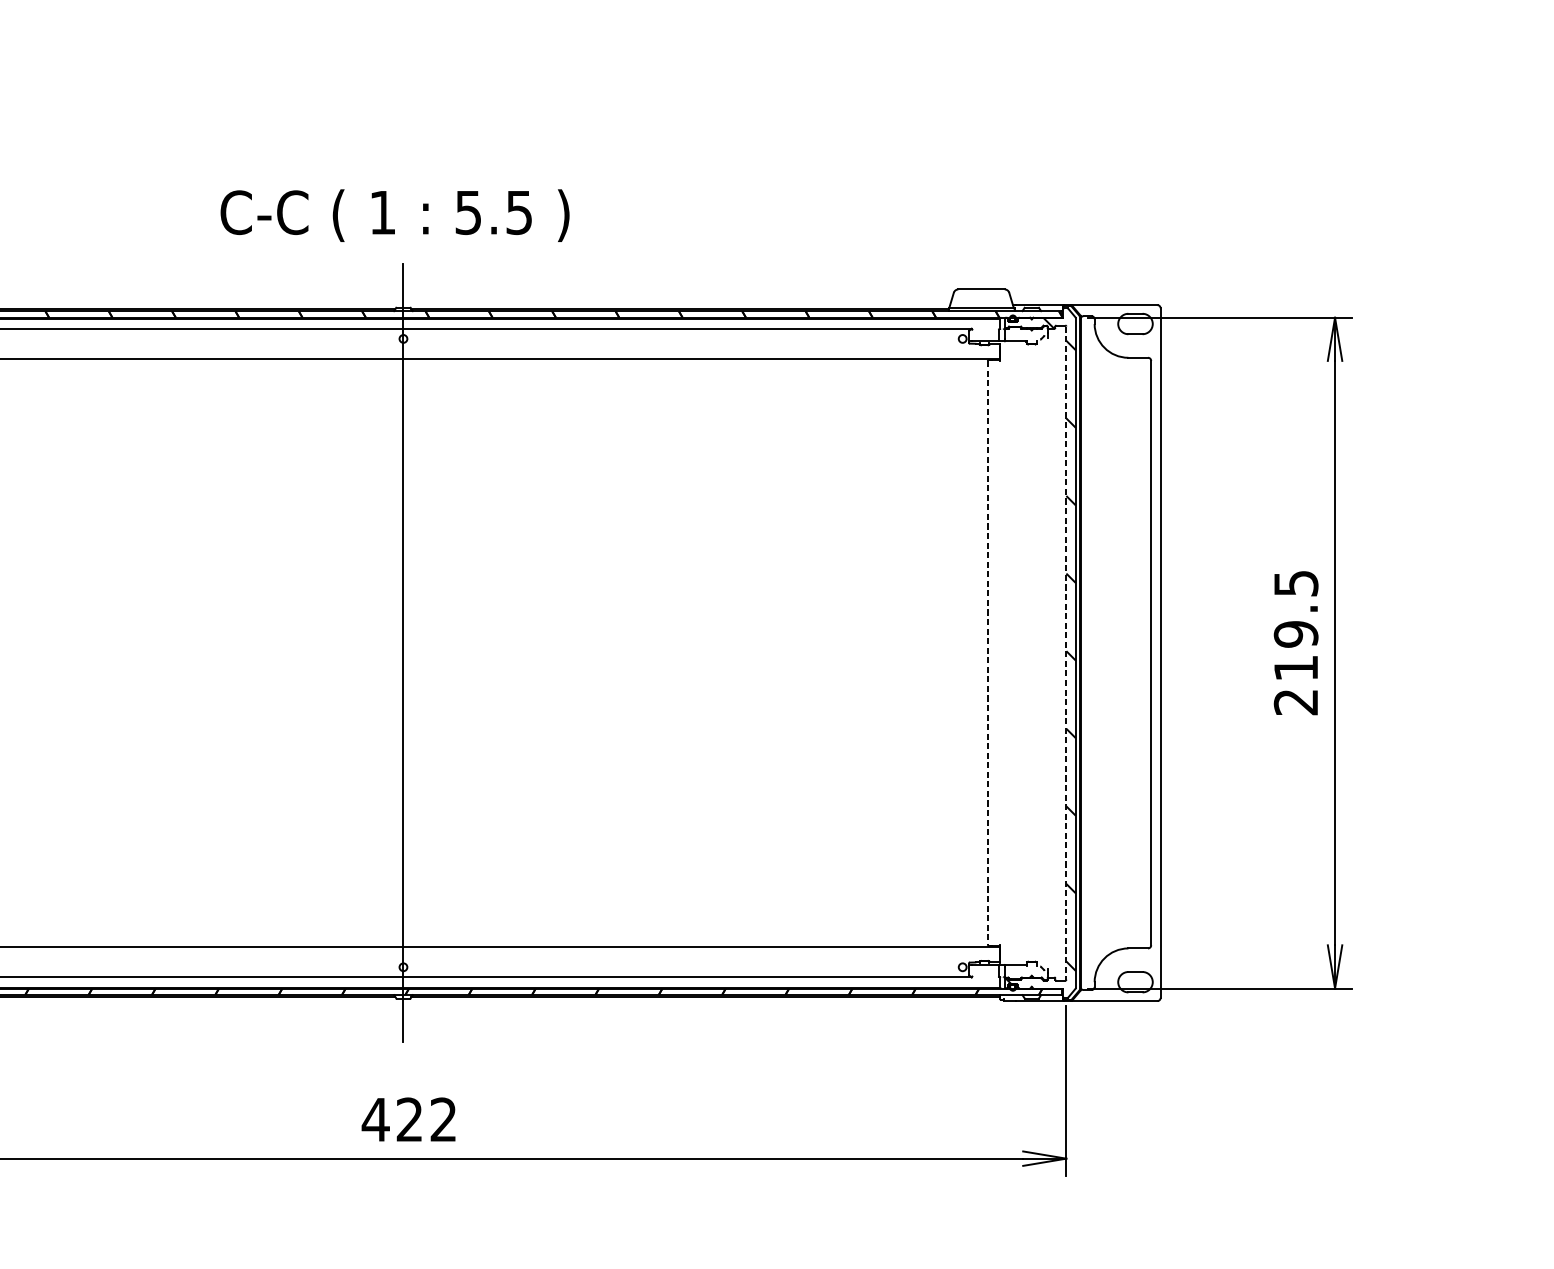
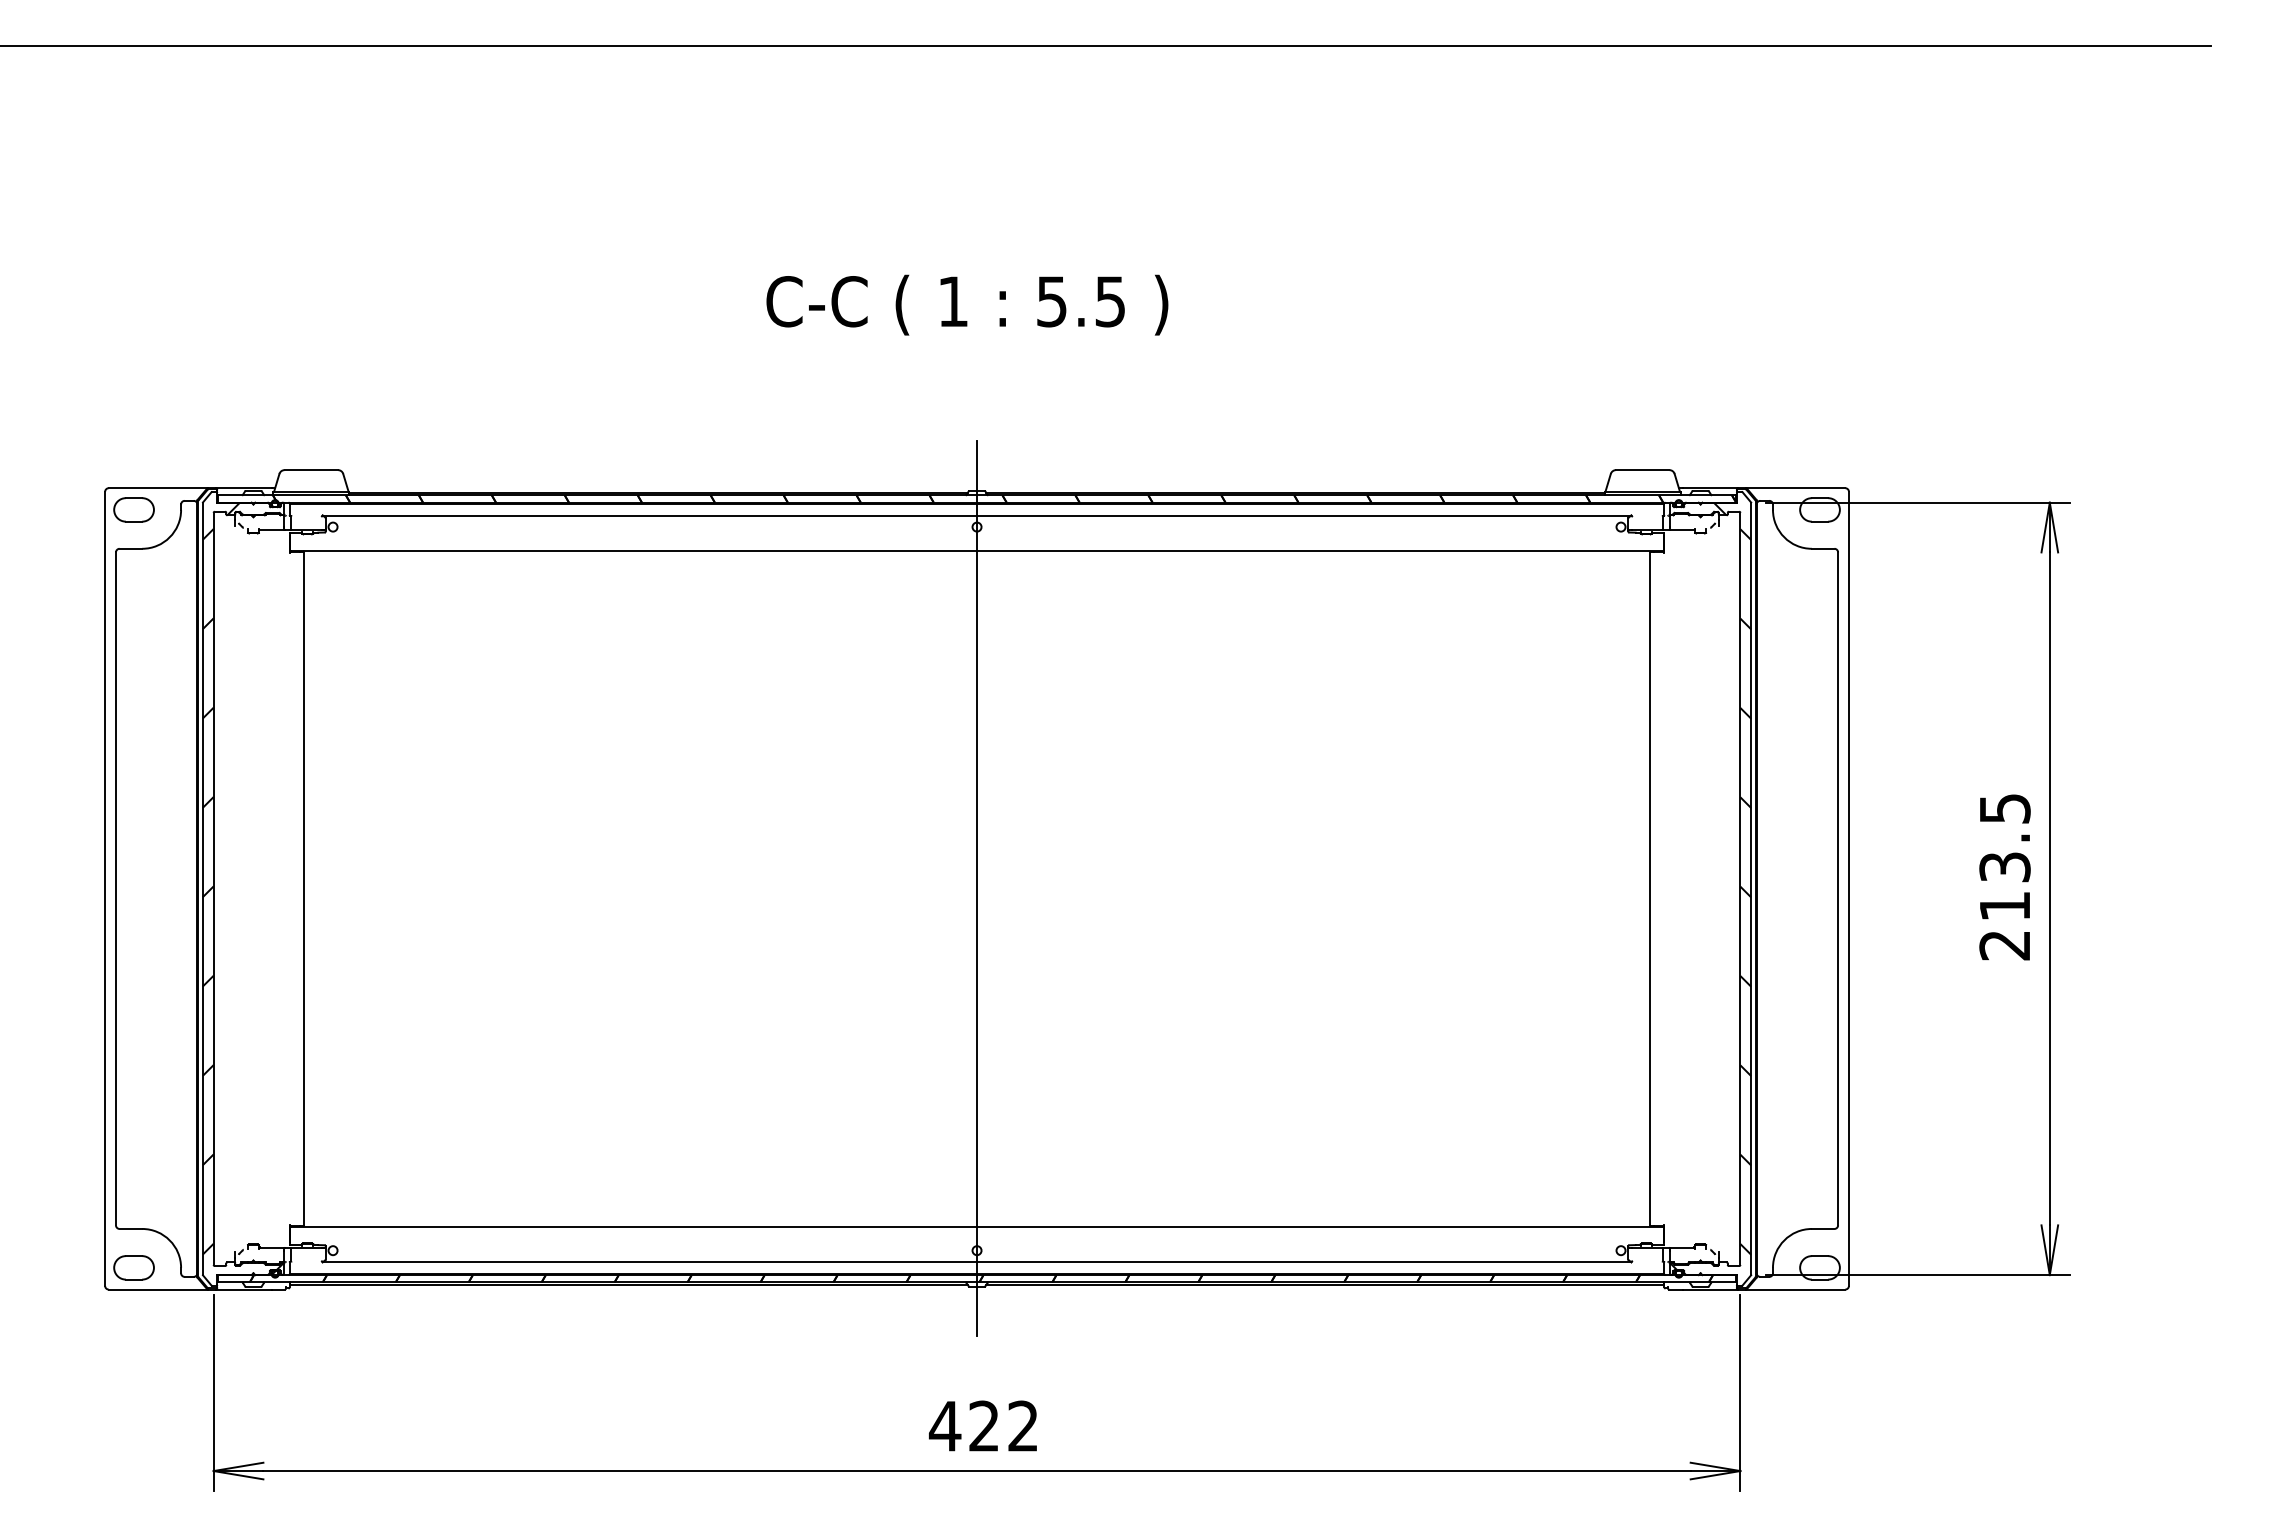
text: (395, 215) -> (967, 304), moved
text: (1295, 634) -> (2004, 867), 219.5 -> 213.5
line: (987, 653) -> (1649, 889), dashed -> solid
line: (1066, 653) -> (1740, 889), dashed -> solid

